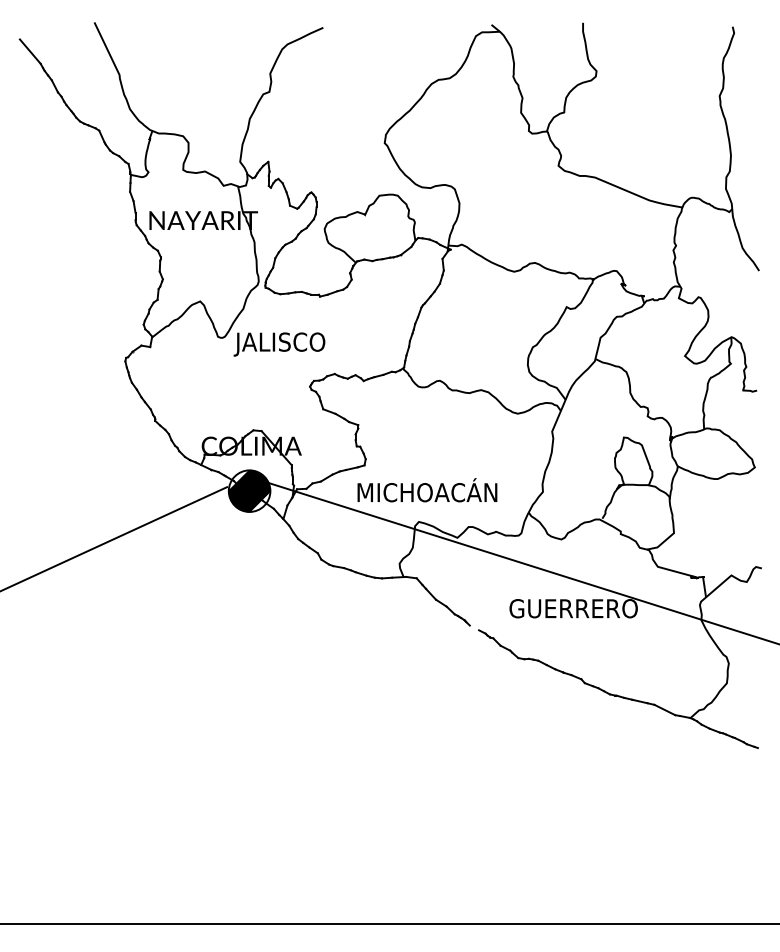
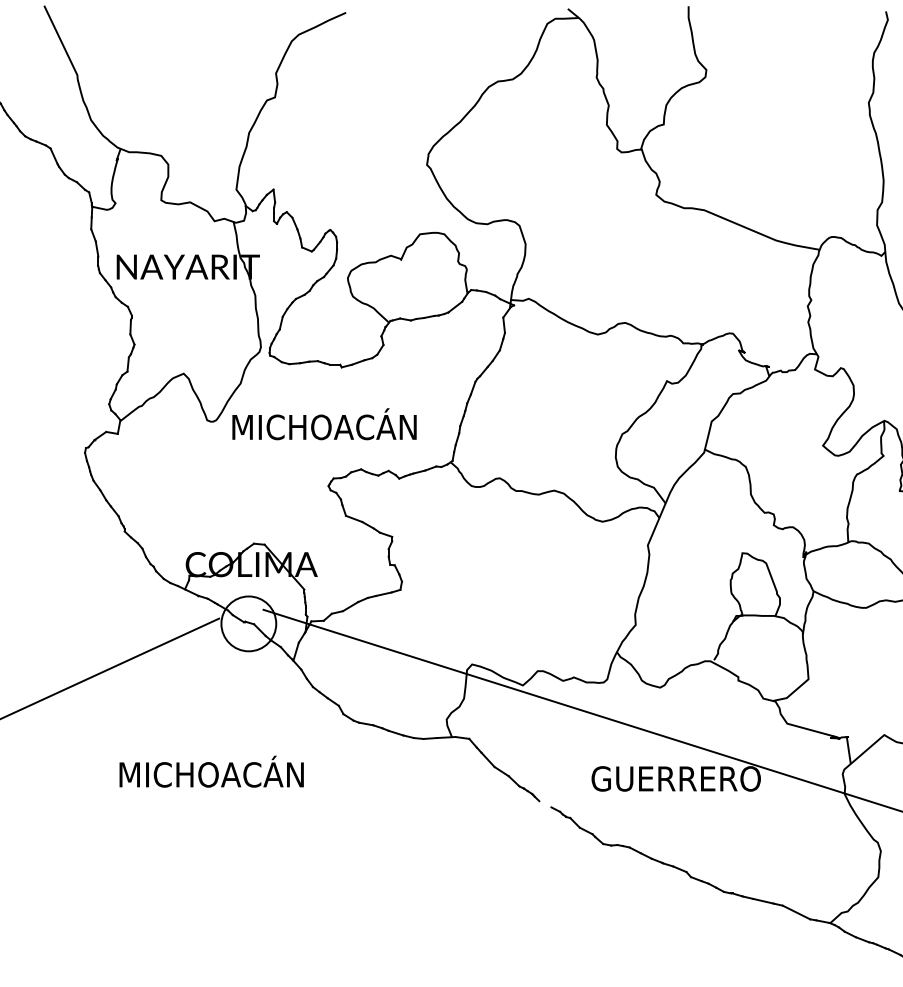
text: (304, 341) -> (321, 426), JALISCO -> MICHOACÁN
hatch: (249, 490) -> (248, 623), removed
text: (427, 490) -> (211, 772), moved

